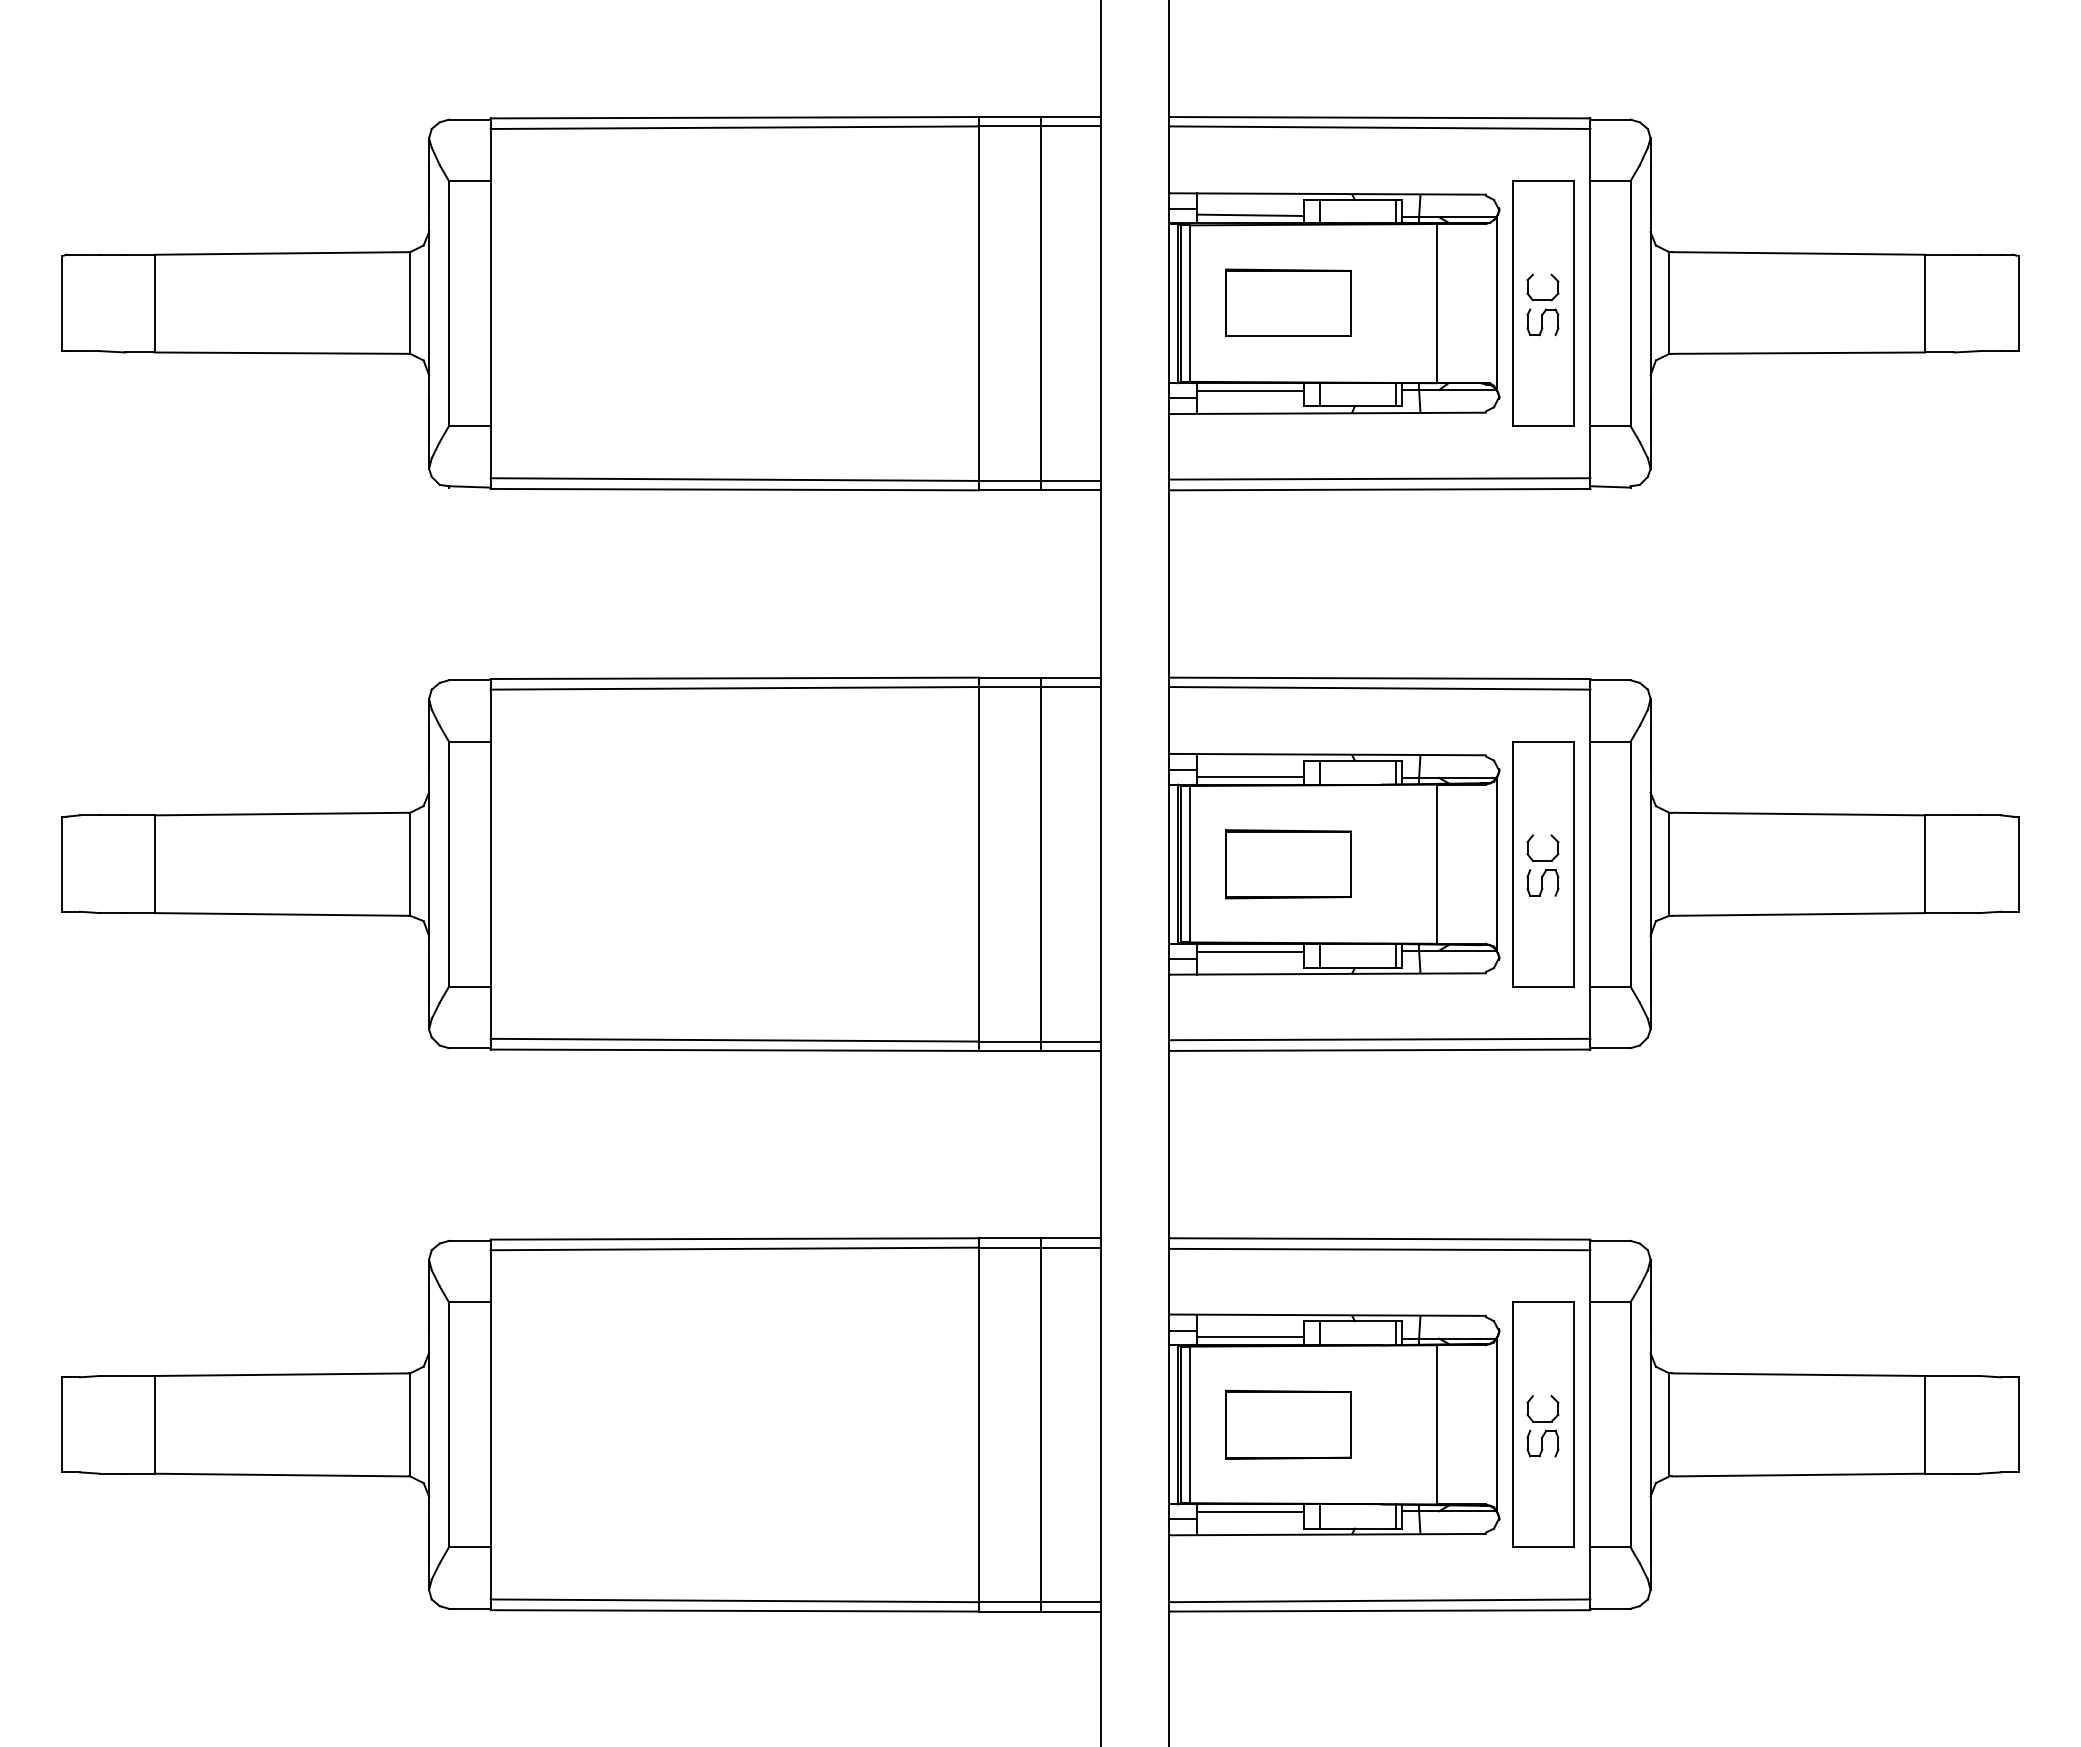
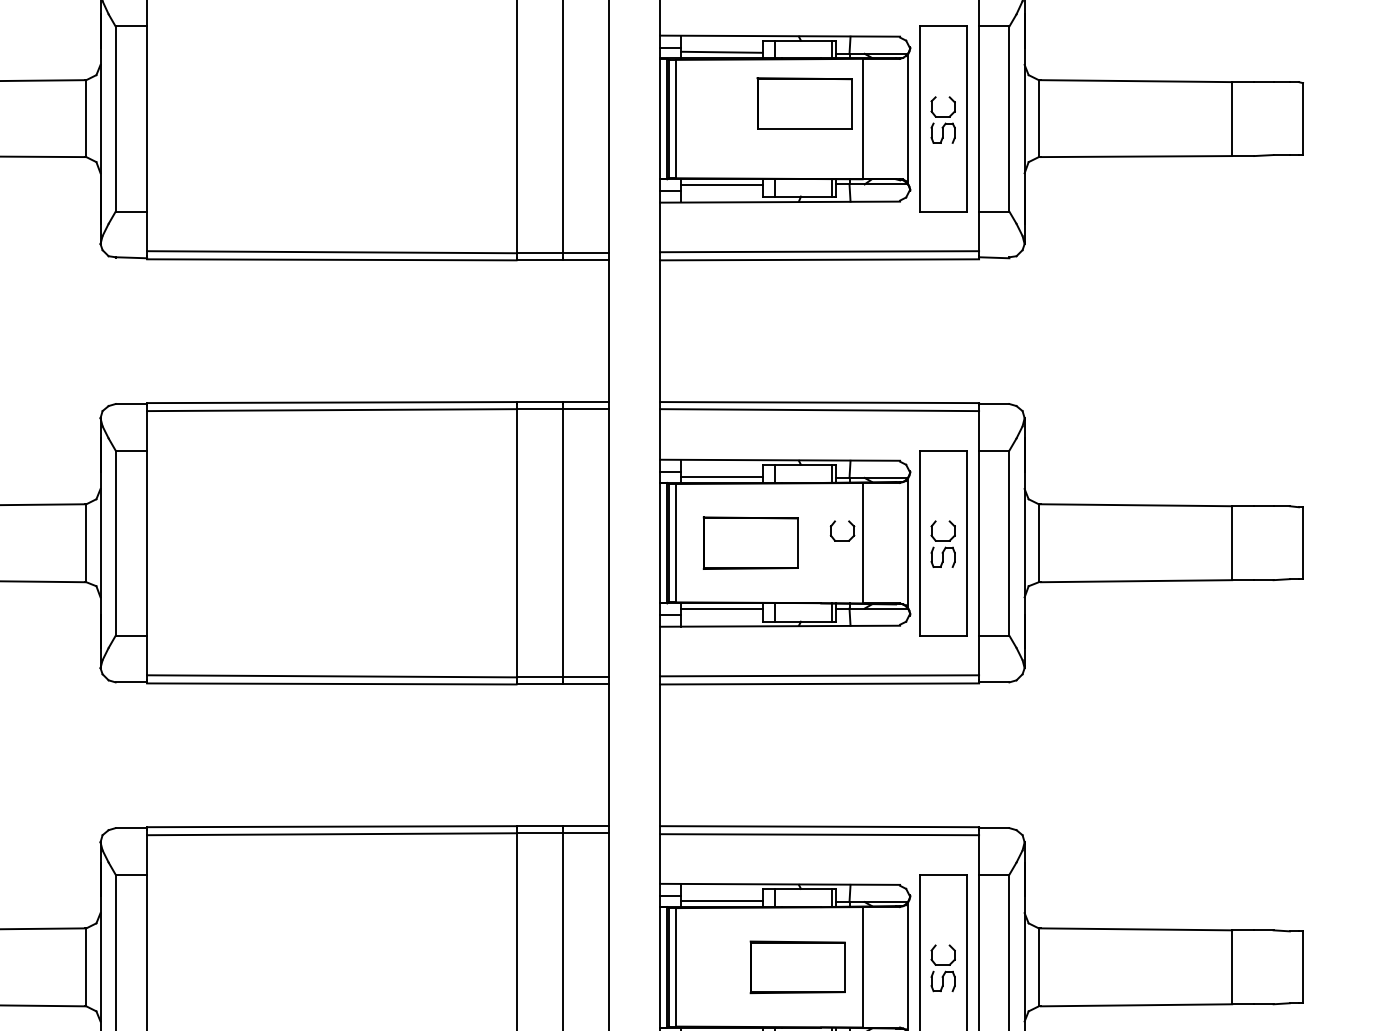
part: (1288, 302) -> (804, 103), moved
part: (1409, 860) -> (842, 540), added
part: (1288, 1424) -> (797, 967), moved

